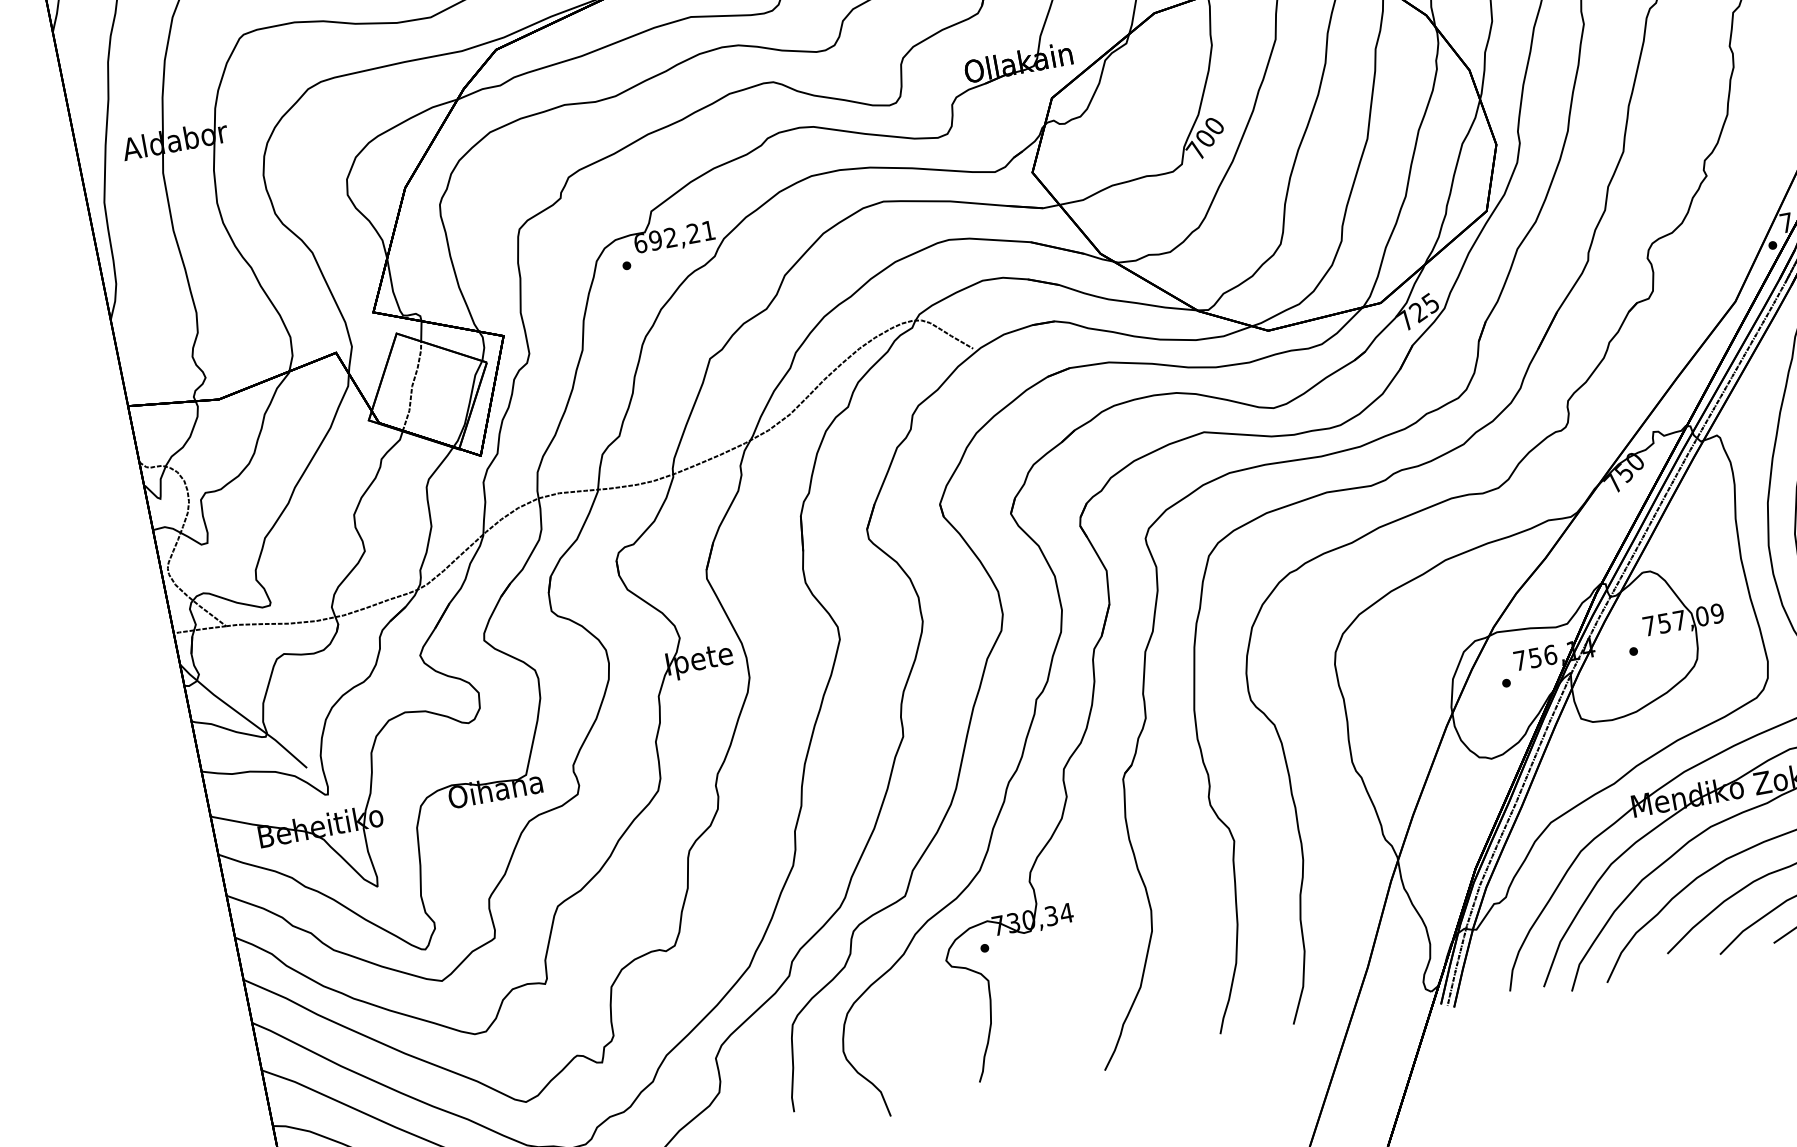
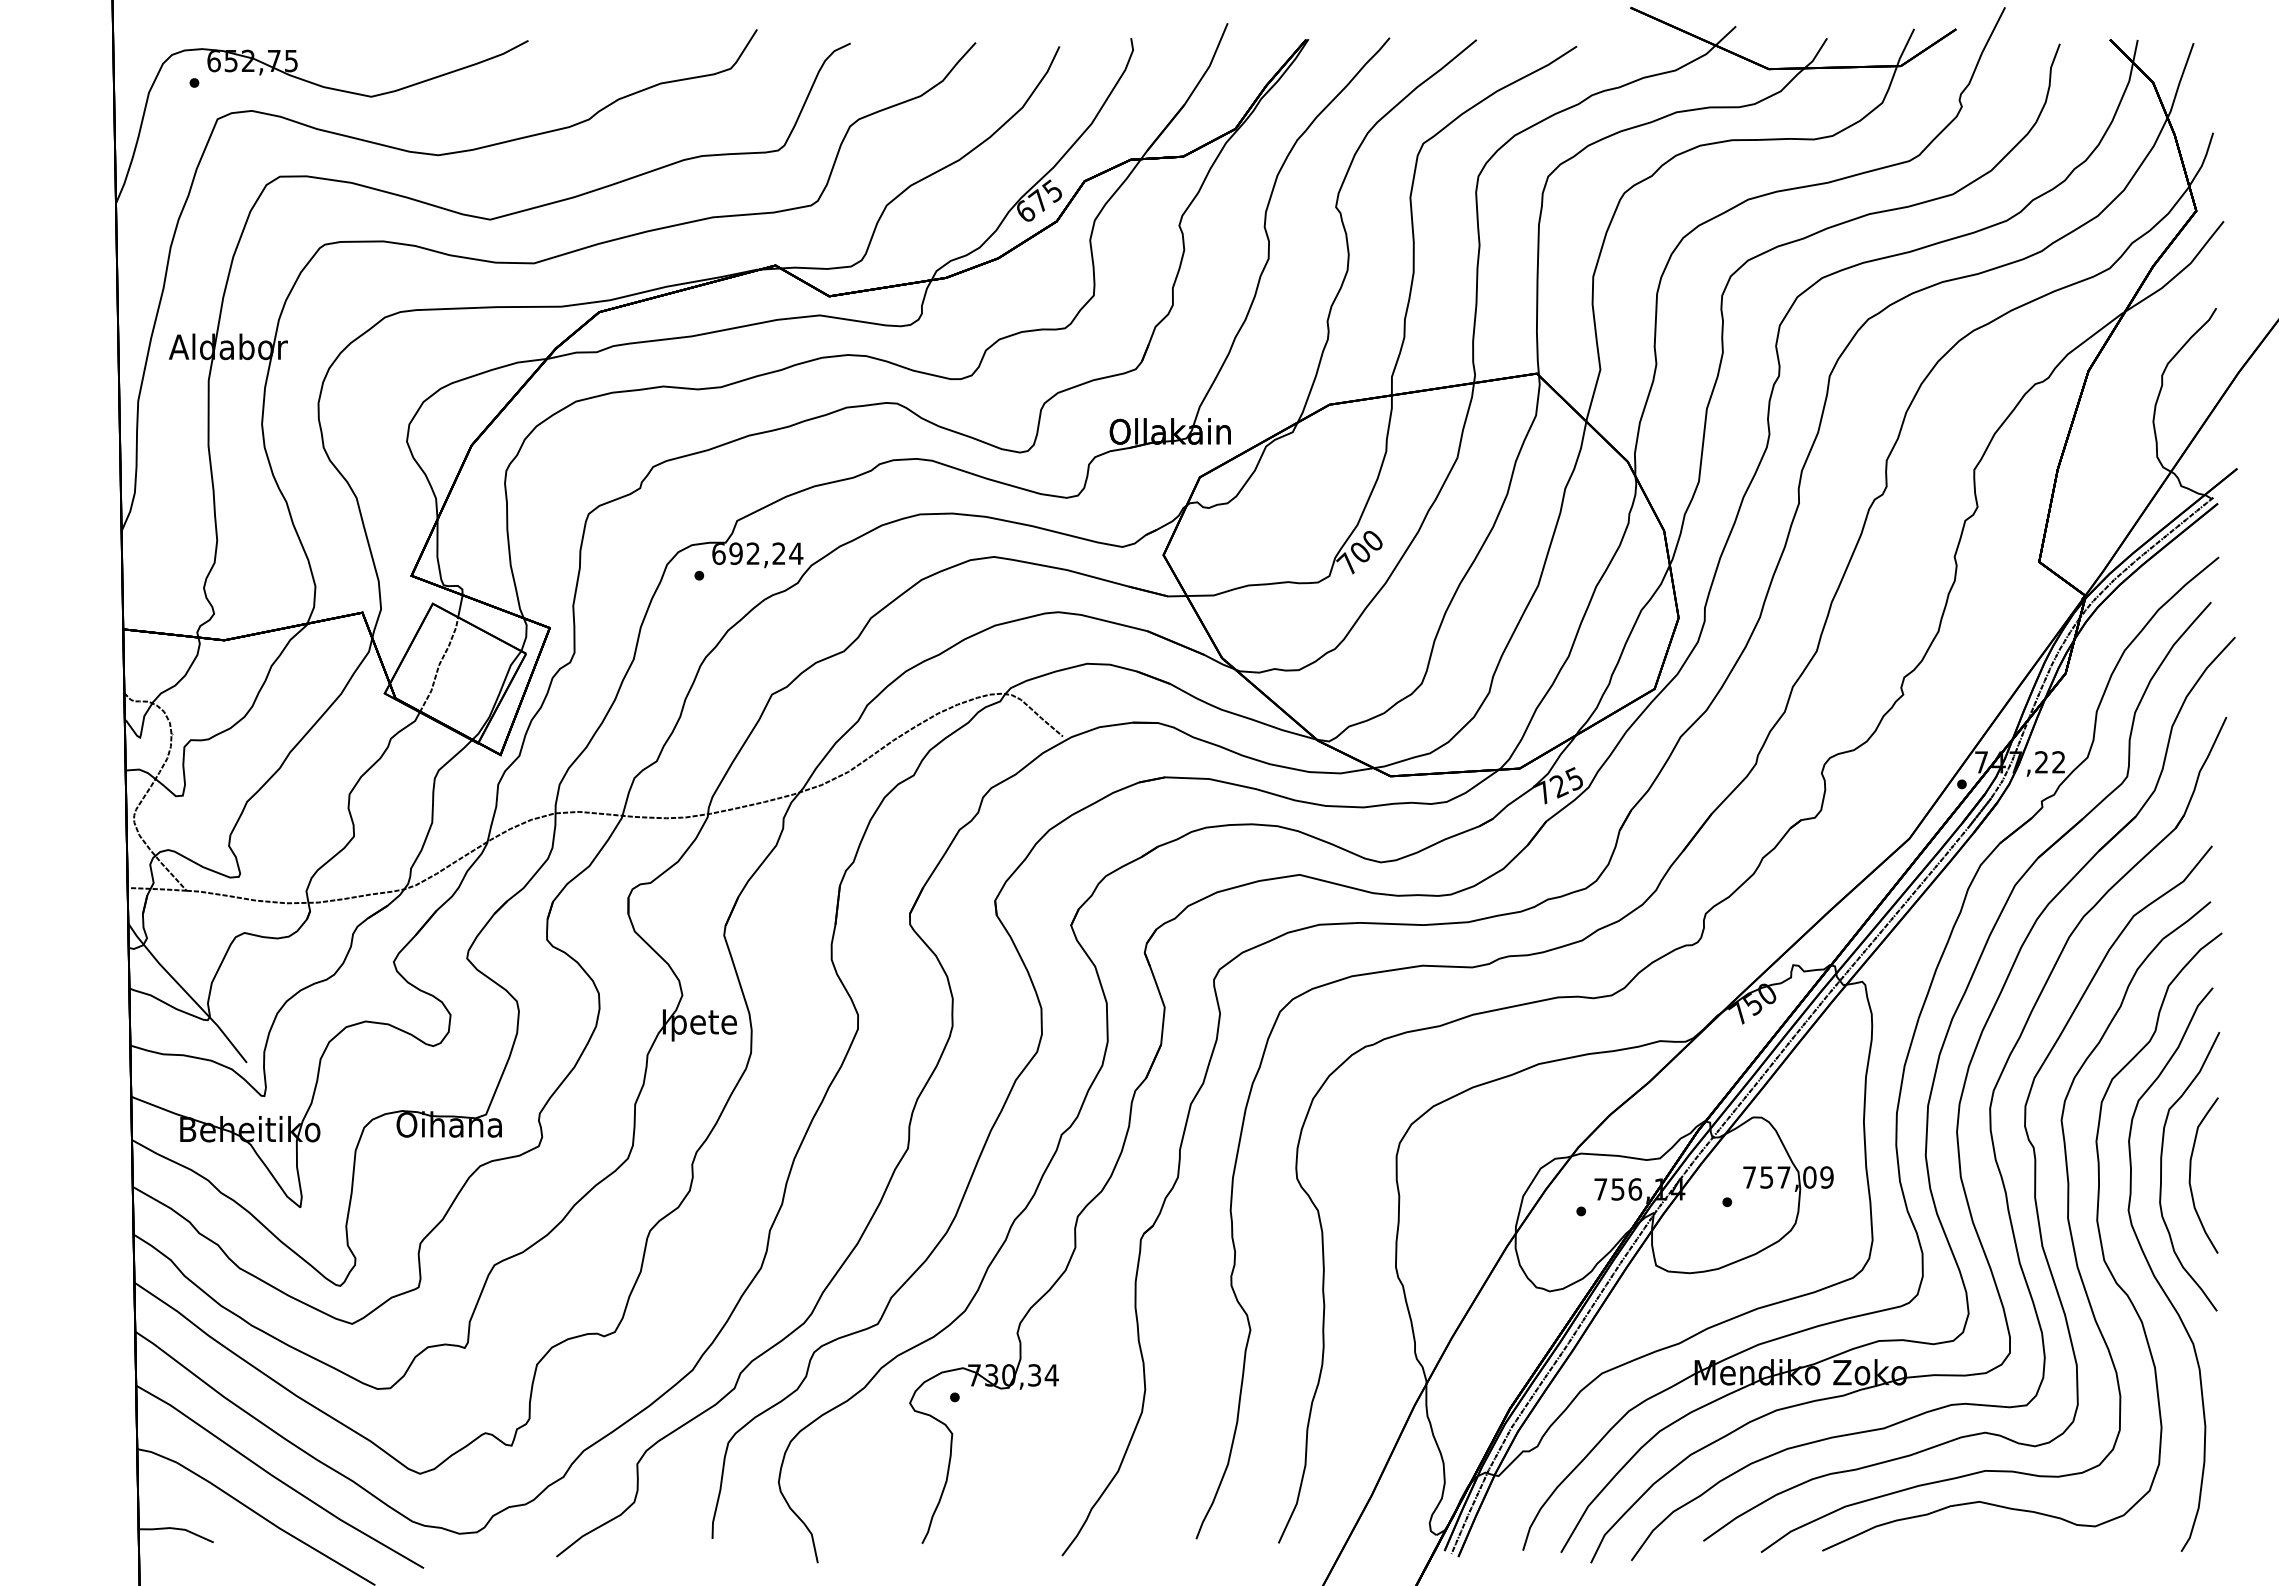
text: (708, 230) -> (796, 553), 692,21 -> 692,24

